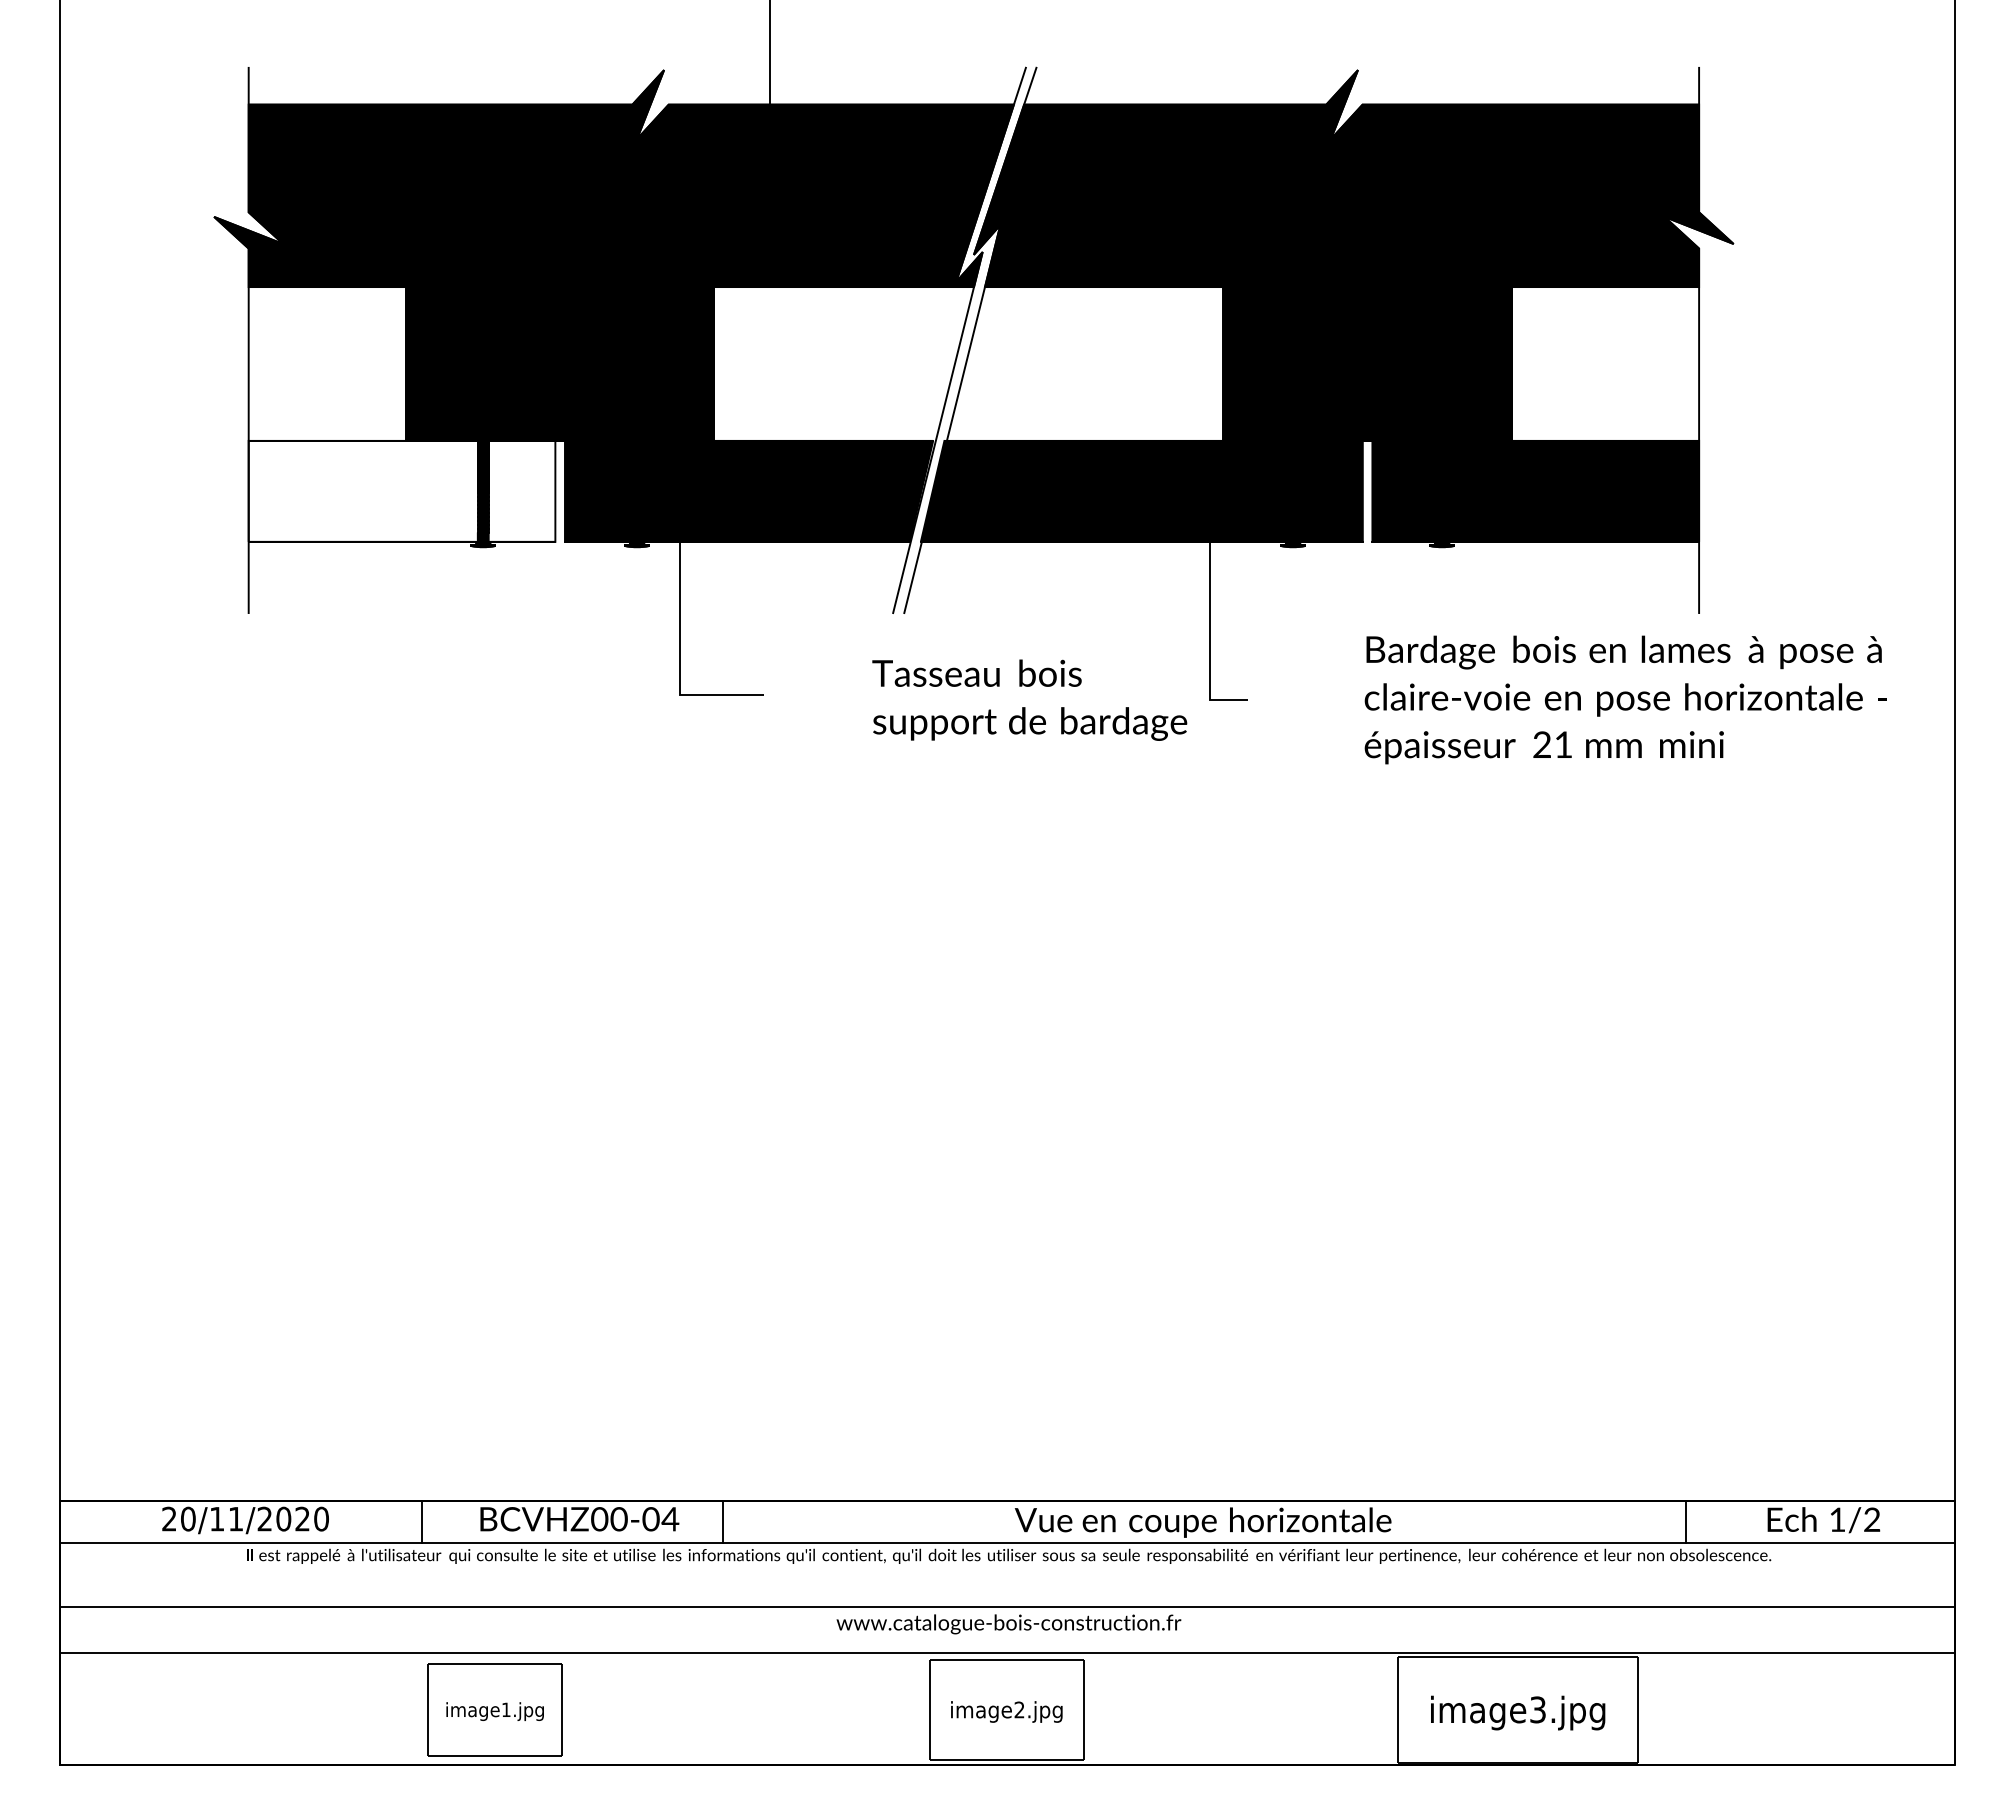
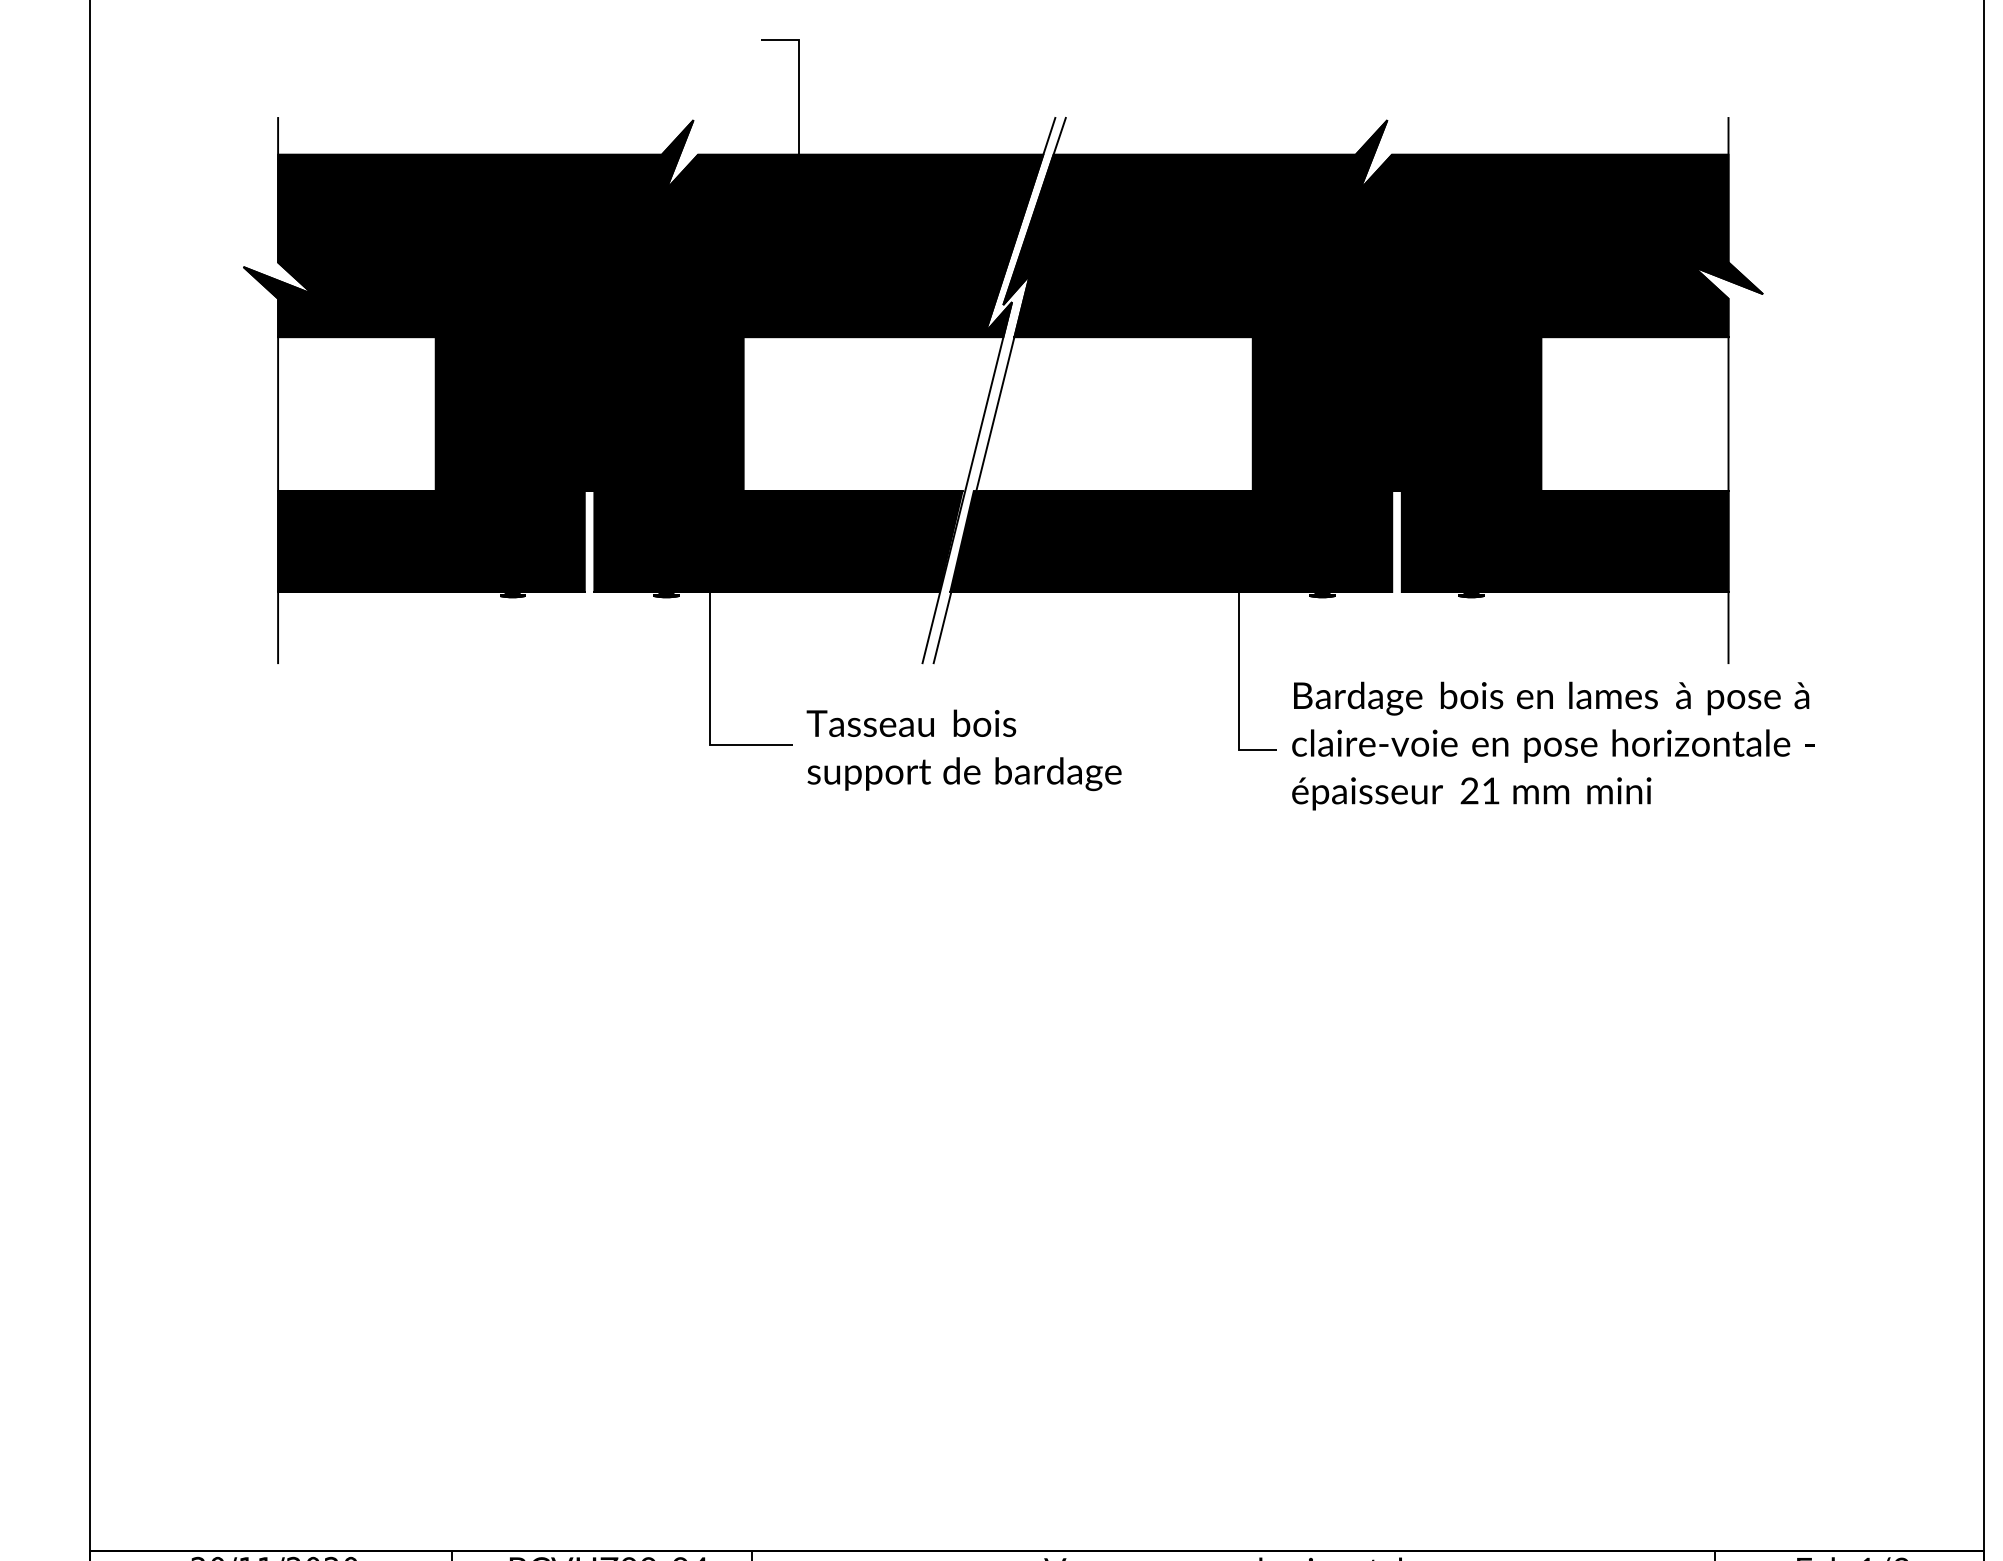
fill: (401, 490) -> (430, 540), added
text: (1029, 699) -> (963, 749), moved
text: (1625, 699) -> (1552, 745), moved

